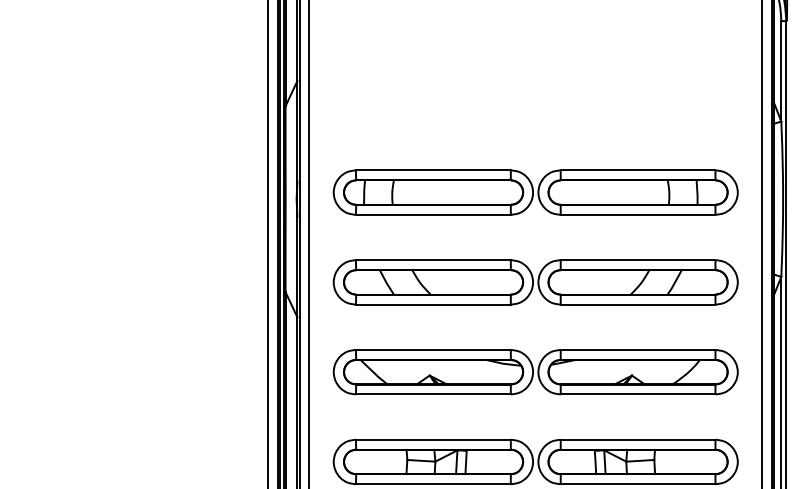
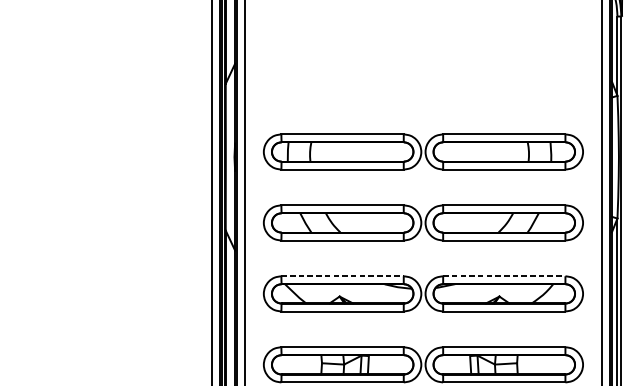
line: (433, 349) -> (342, 275), solid -> dashed
line: (638, 349) -> (504, 275), solid -> dashed

